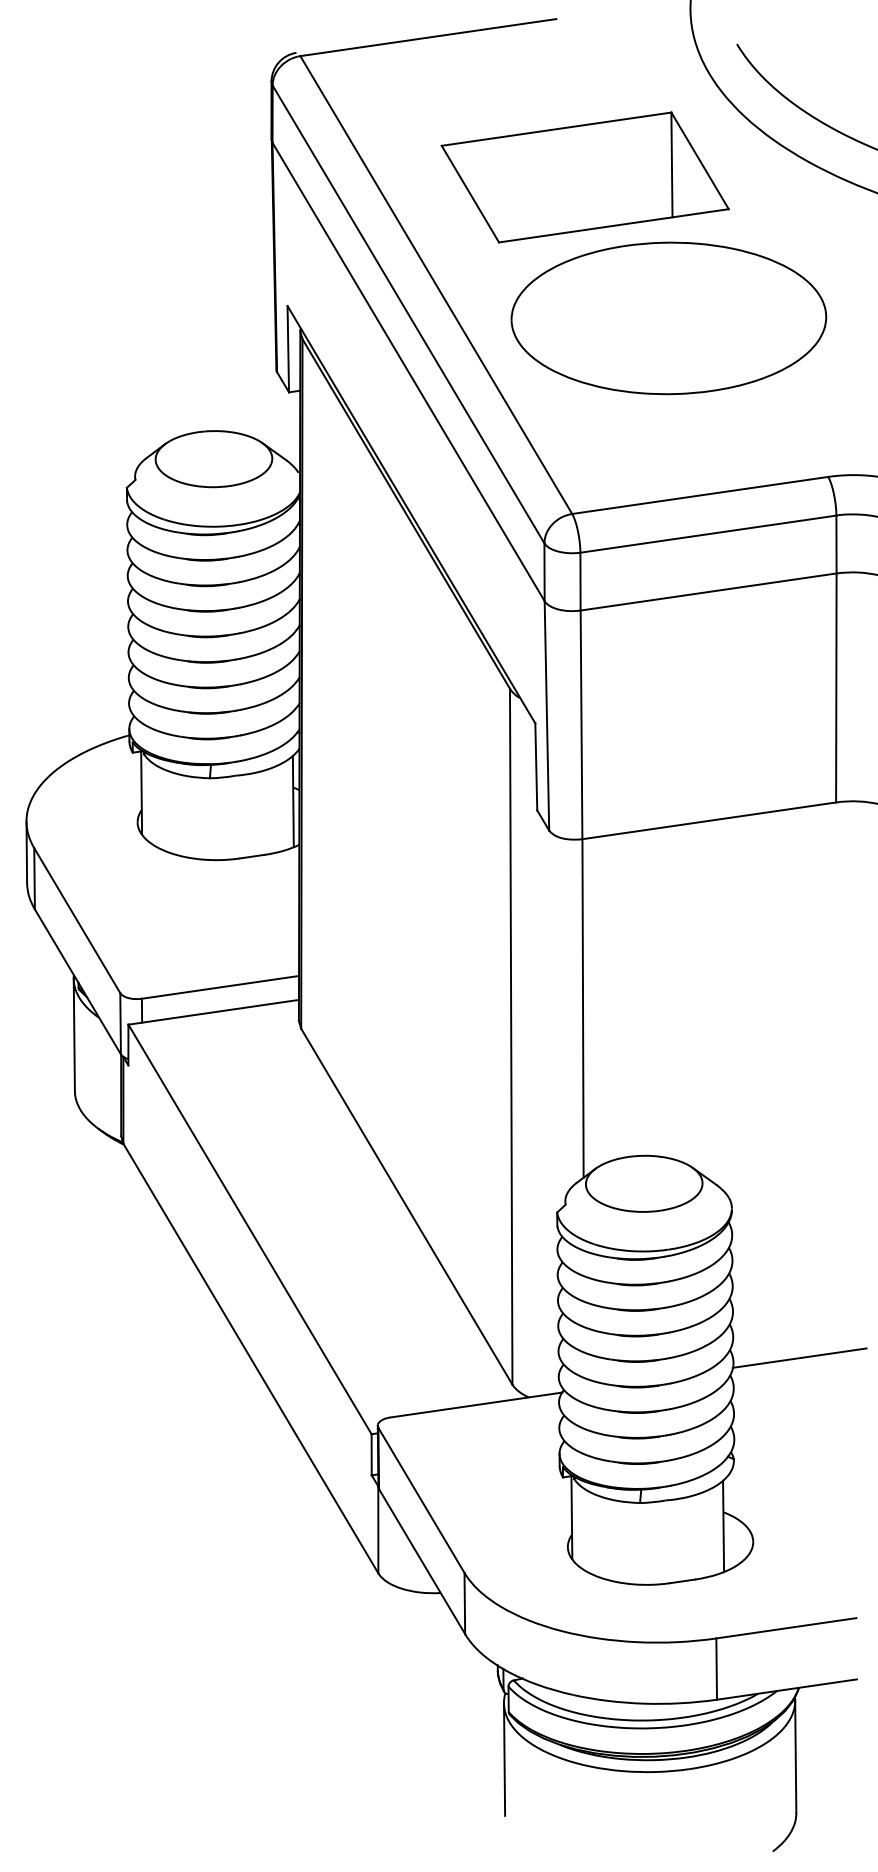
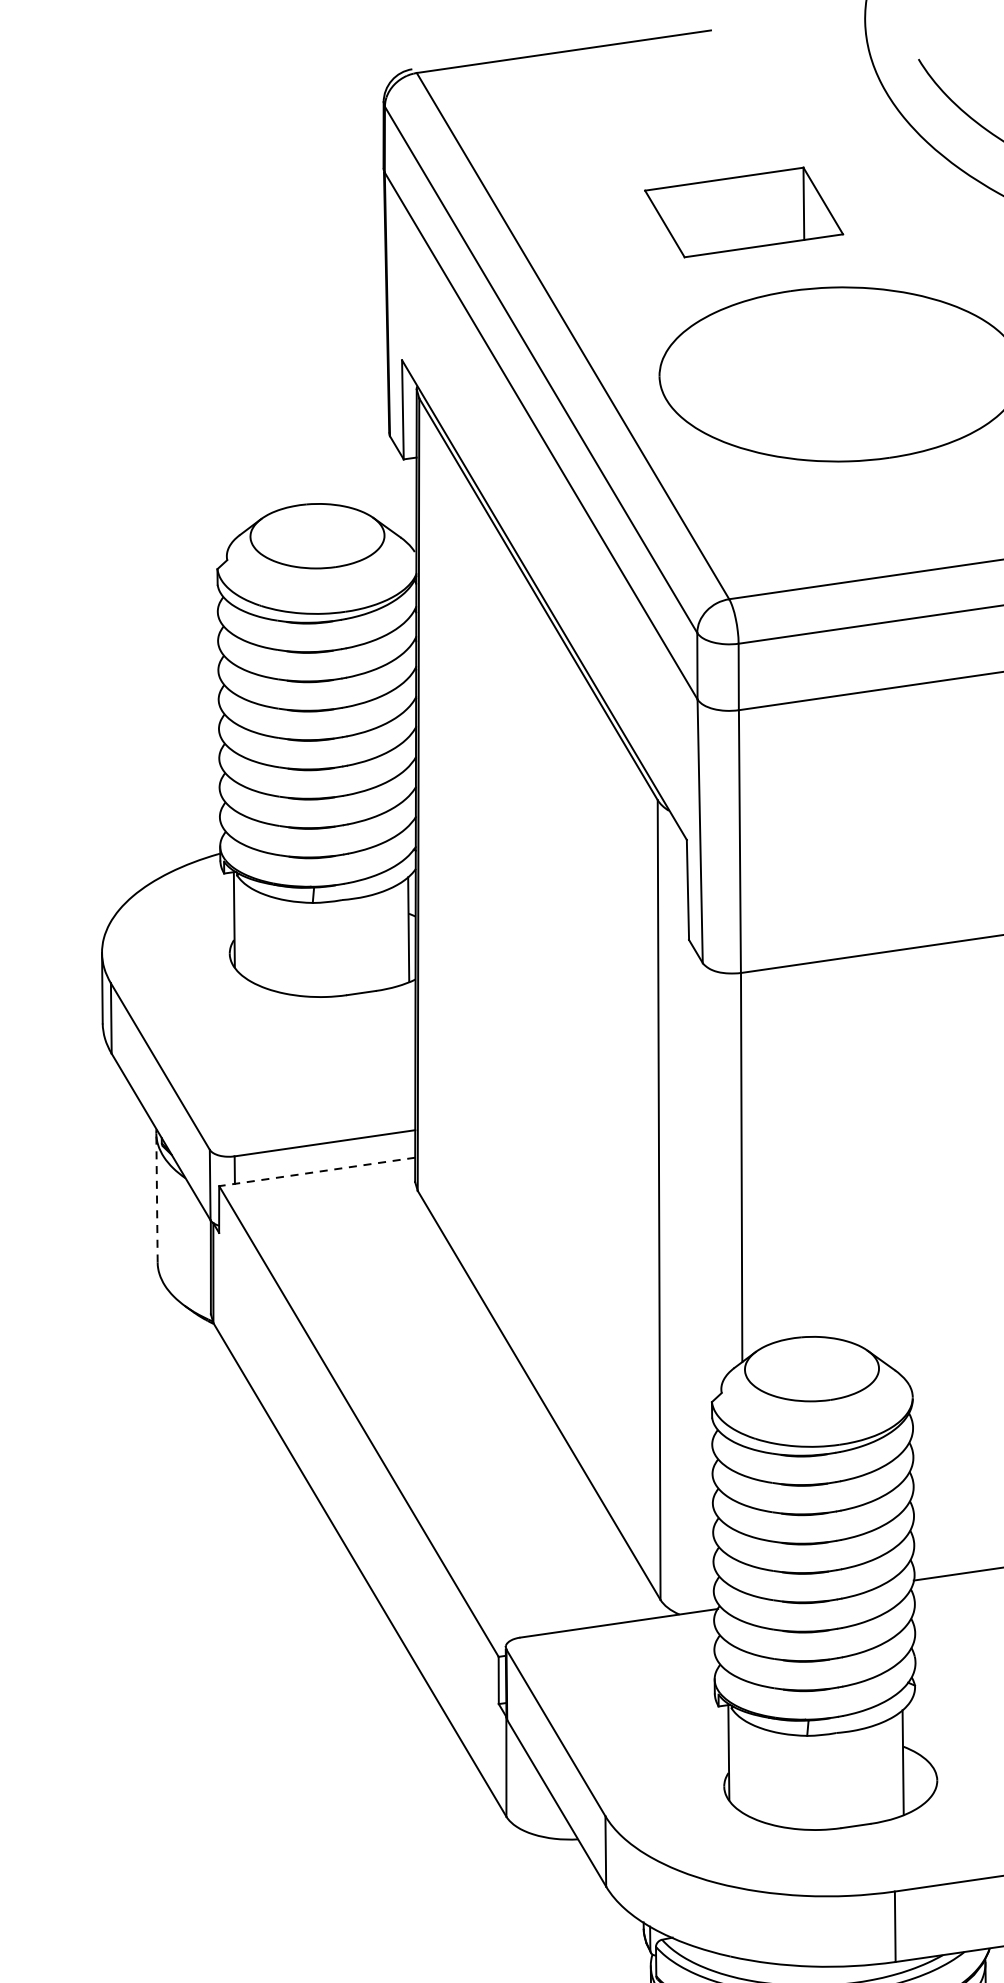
part: (584, 177) -> (743, 212), size x0.6
line: (213, 1012) -> (316, 1172), solid -> dashed
line: (74, 1034) -> (157, 1197), solid -> dashed

